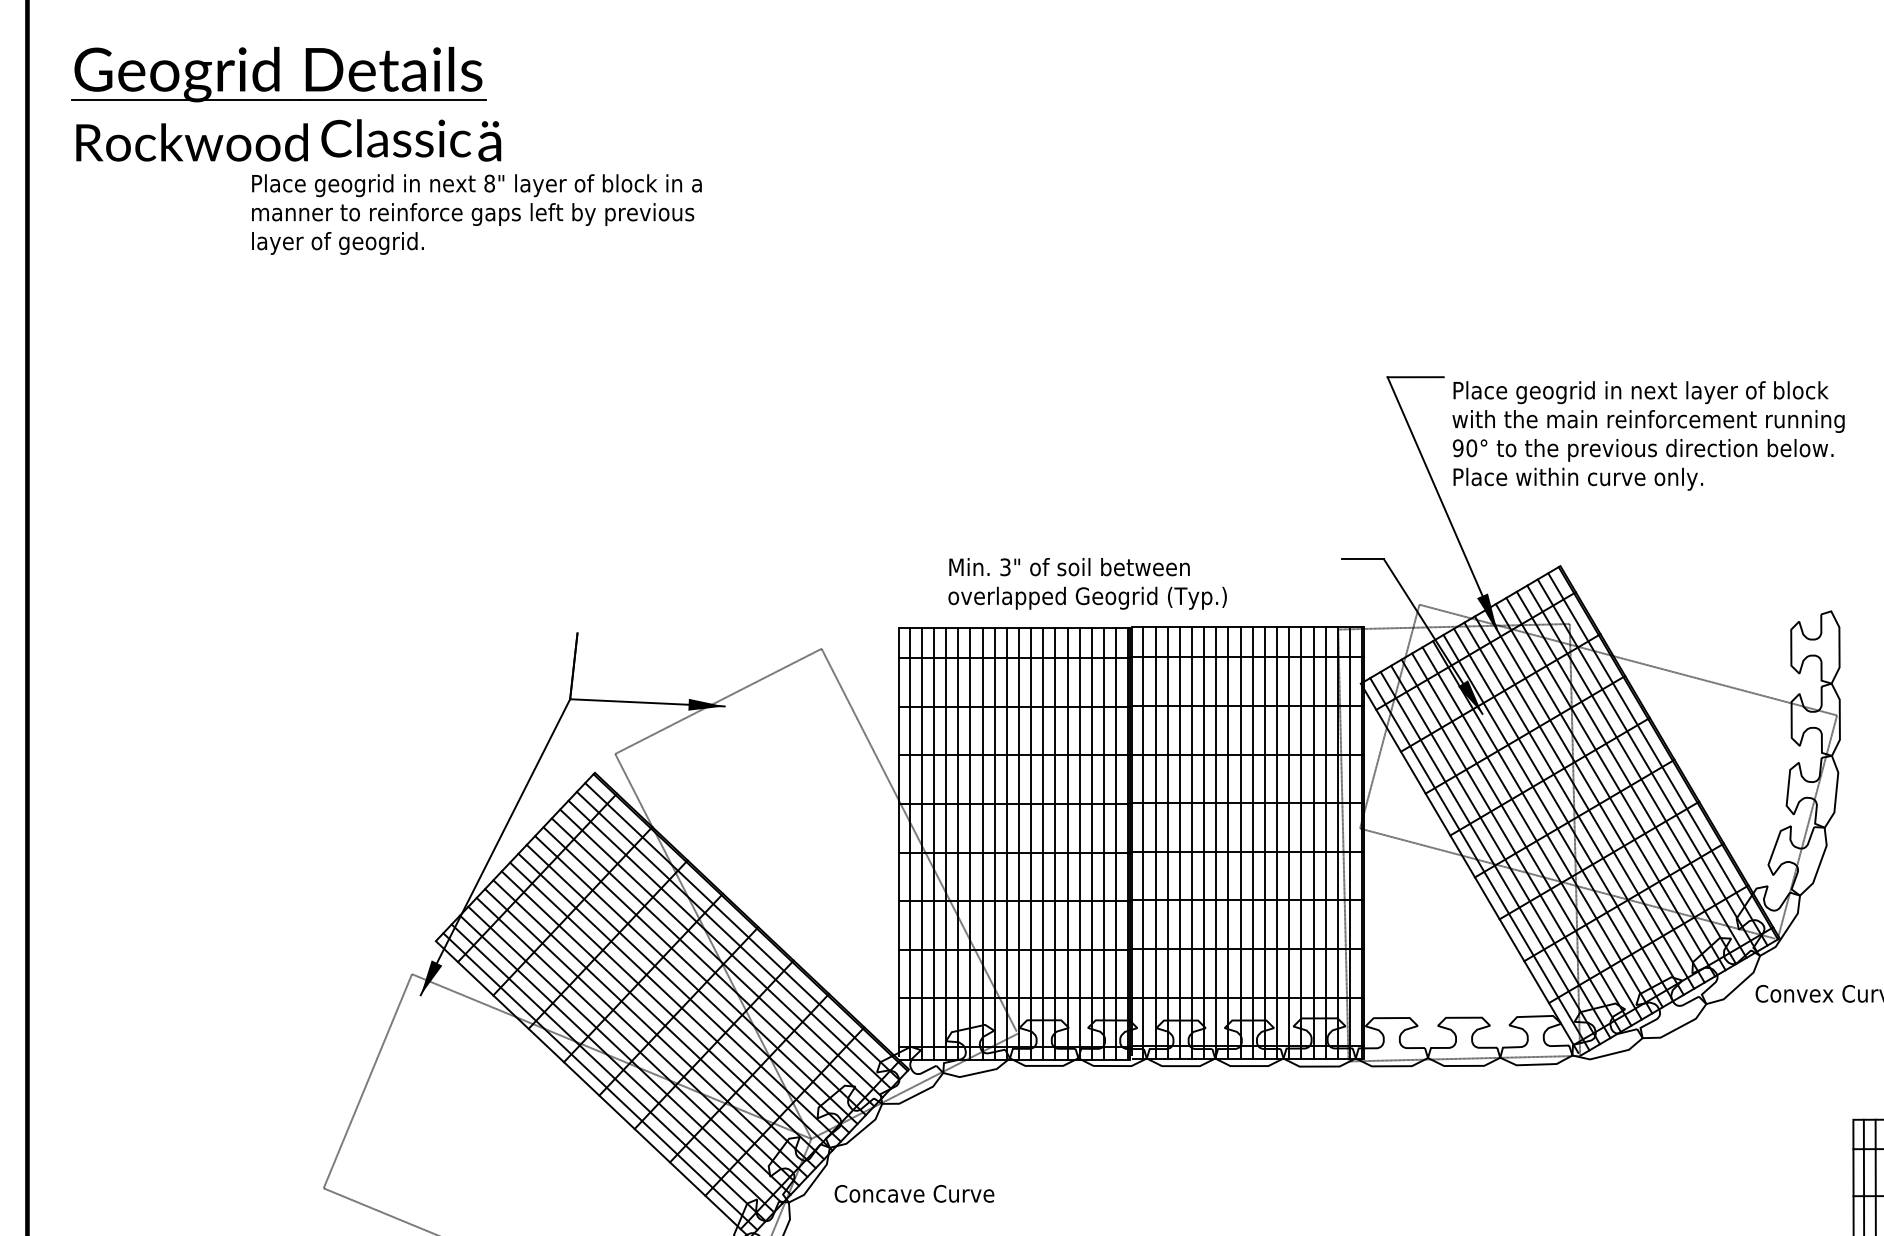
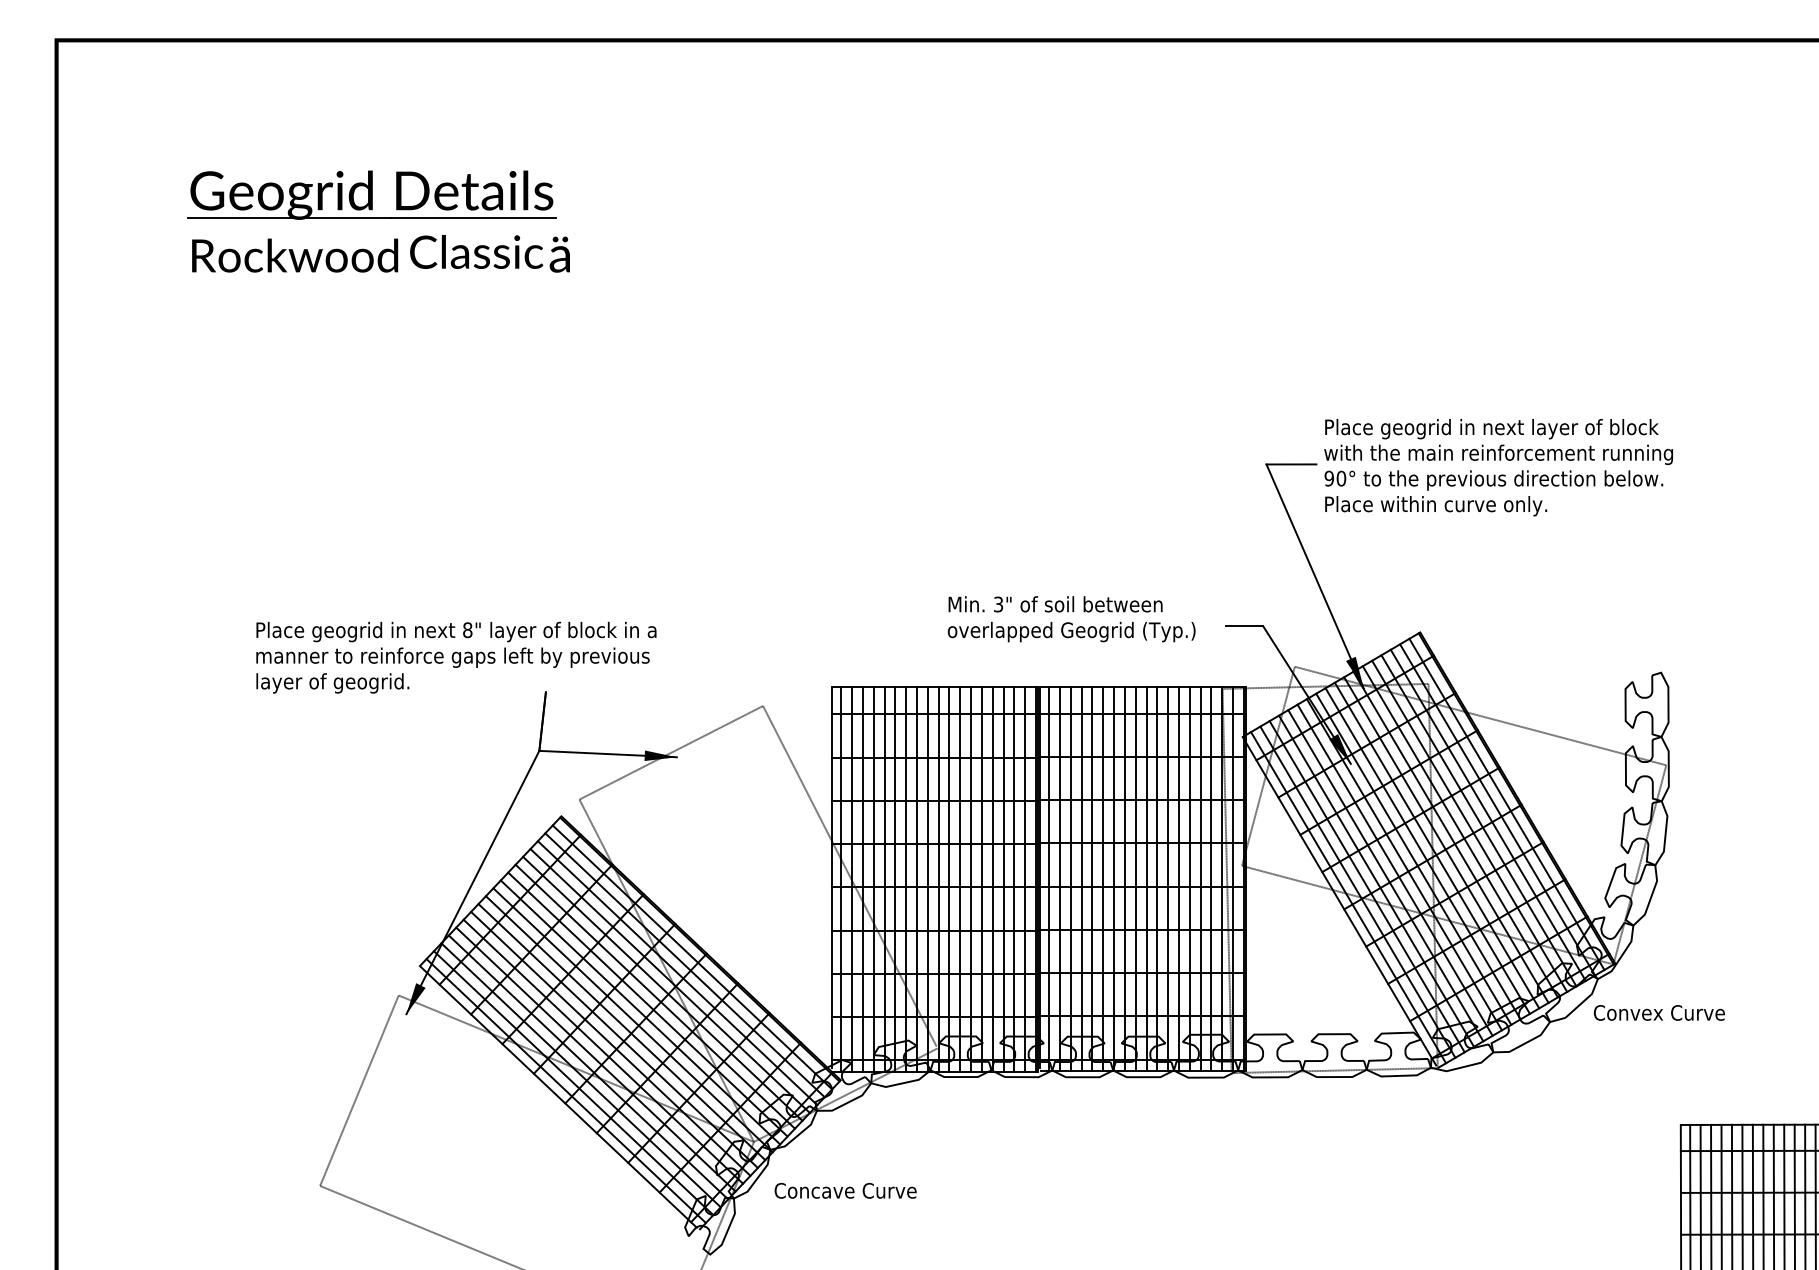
part: (285, 104) -> (378, 221), moved
text: (476, 214) -> (456, 657), moved
text: (1648, 435) -> (1498, 467), moved
text: (1087, 584) -> (1071, 619), moved

